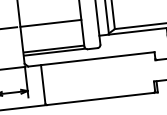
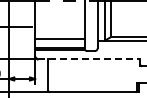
line: (50, 22) -> (59, 38), moved
line: (91, 59) -> (89, 59), solid -> dashed

